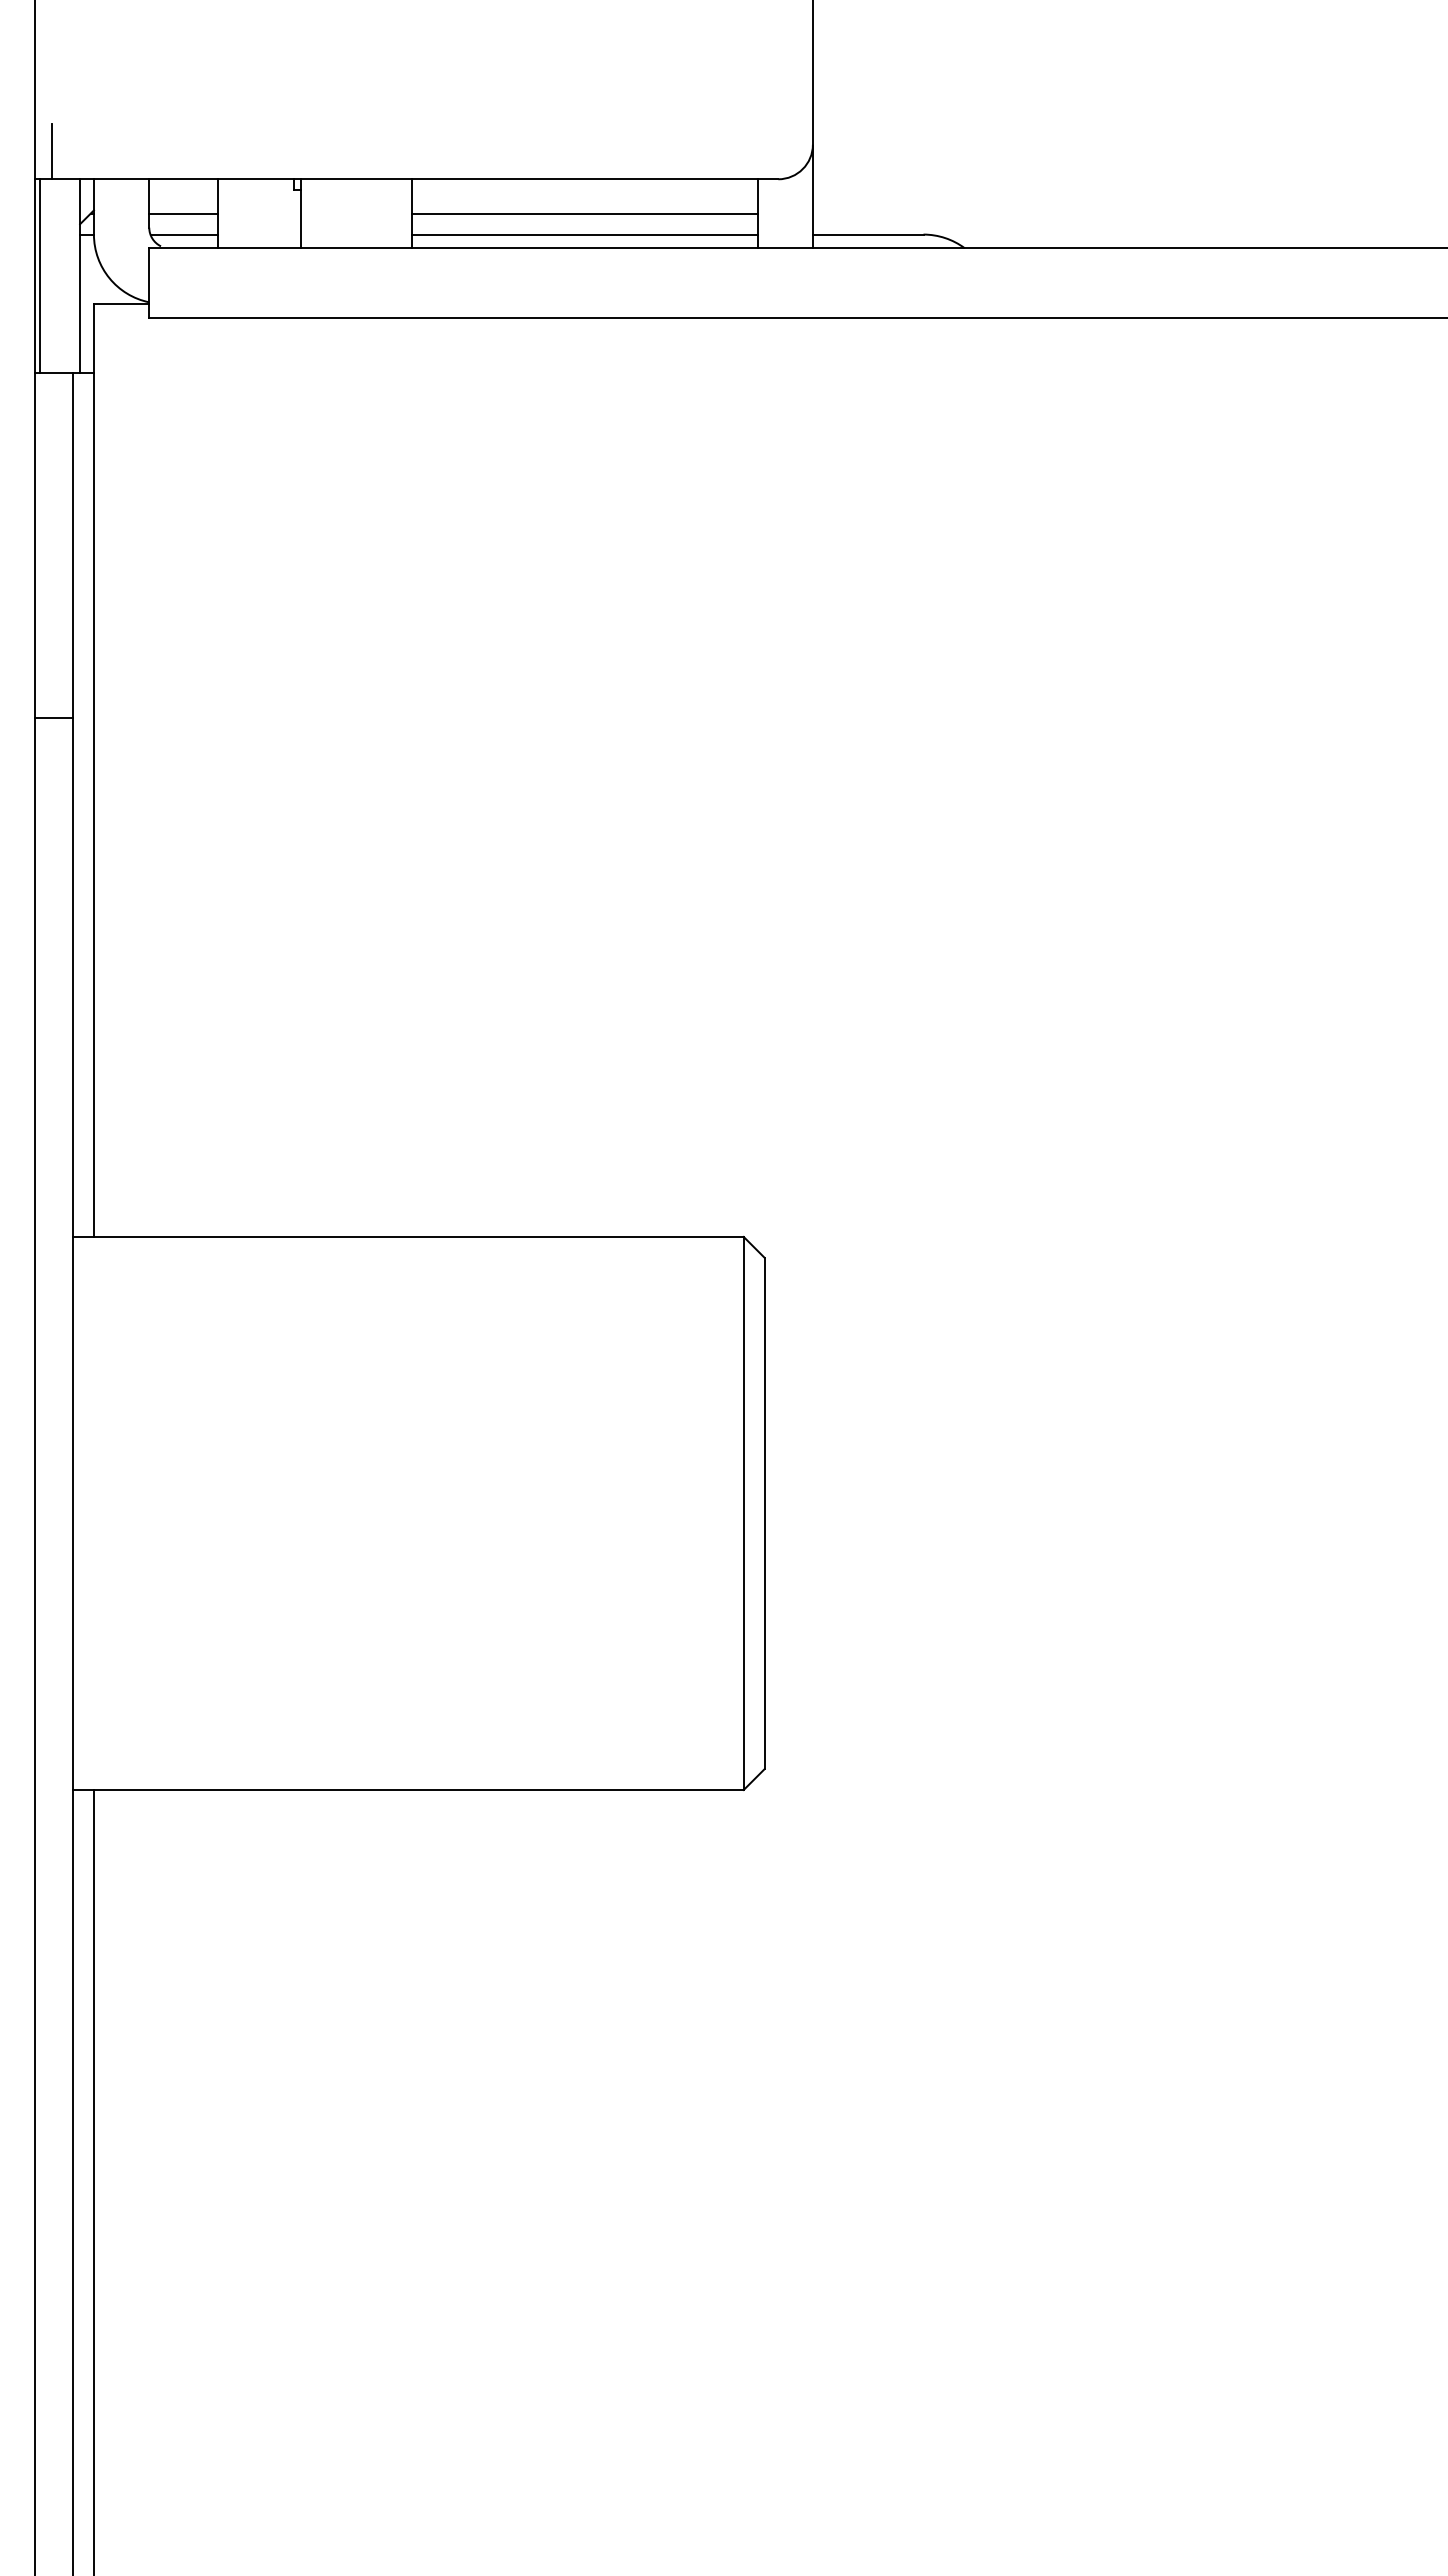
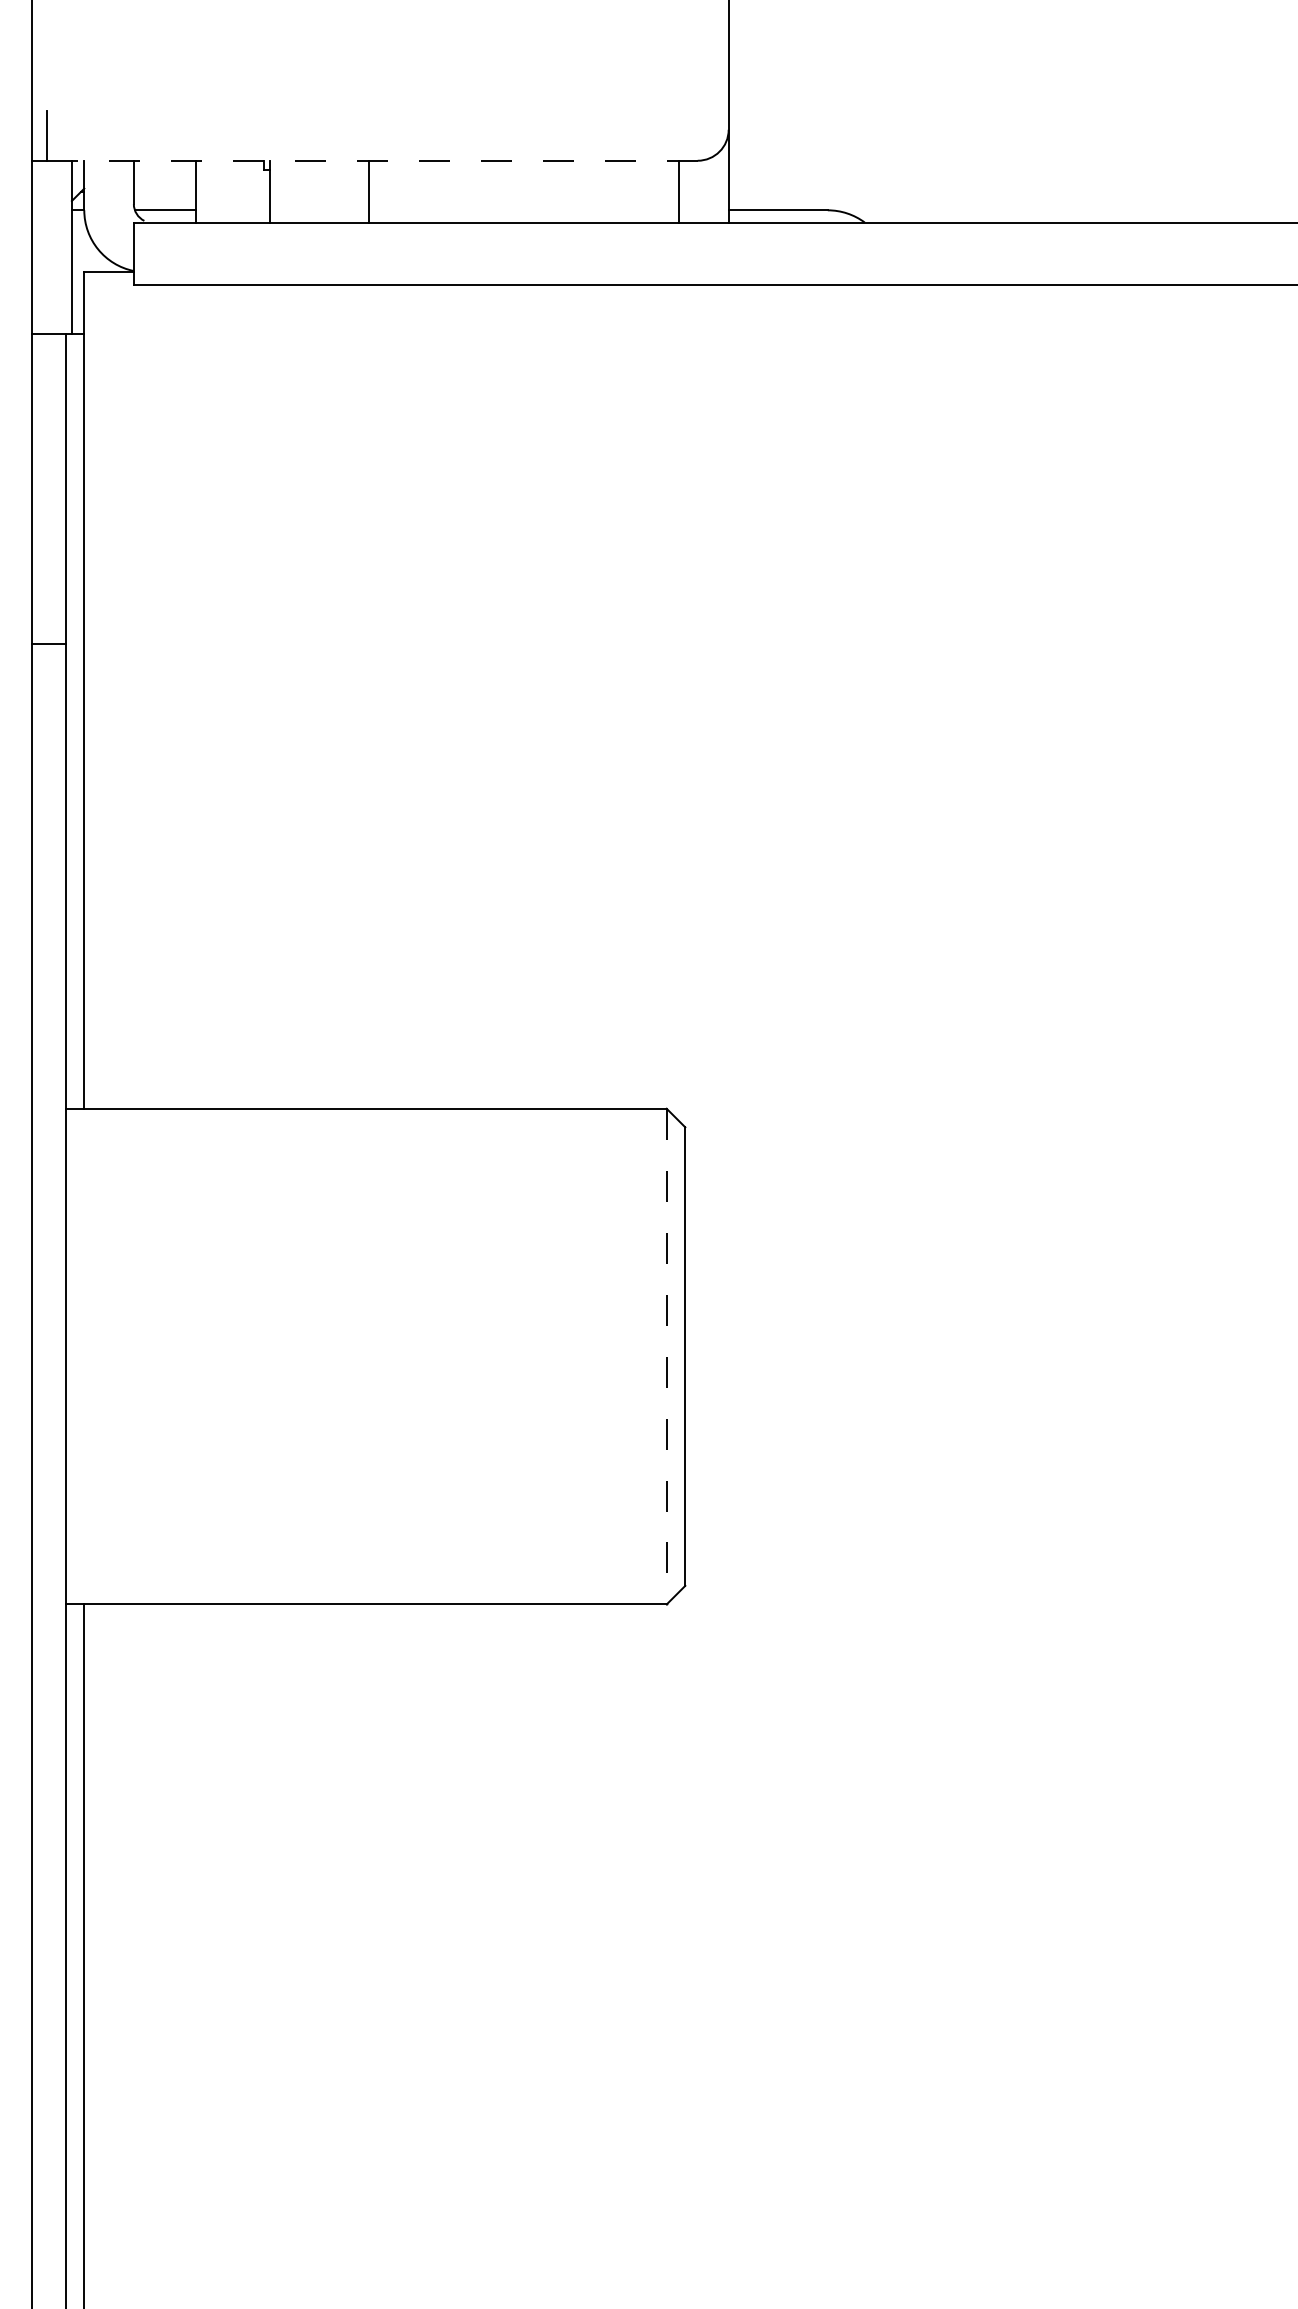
line: (415, 179) -> (372, 160), solid -> dashed
line: (183, 213) -> (164, 191), removed
line: (584, 213) -> (523, 191), removed
line: (584, 234) -> (523, 210), removed
line: (39, 275) -> (35, 246), removed
line: (743, 1513) -> (666, 1356), solid -> dashed

